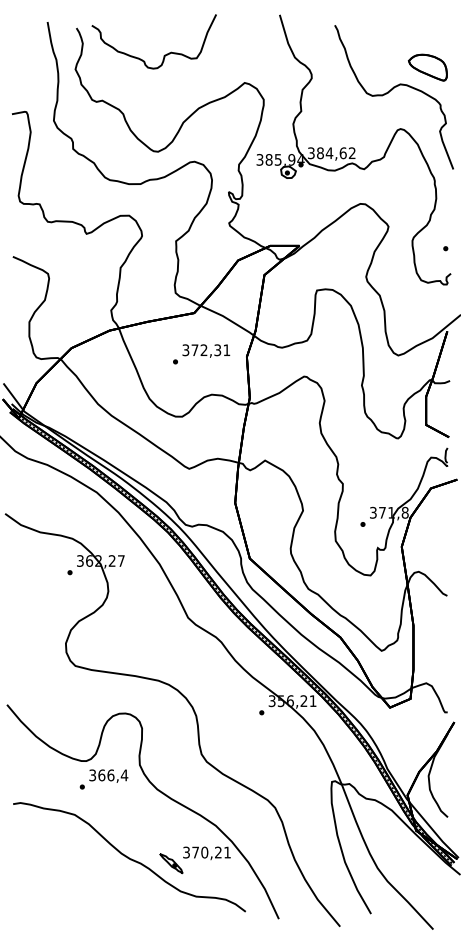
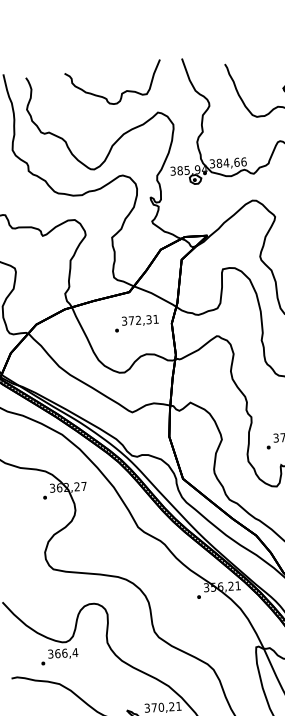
curve: (164, 54) -> (121, 92), moved
text: (351, 153) -> (243, 162), 384,62 -> 384,66
text: (103, 779) -> (59, 656), moved

